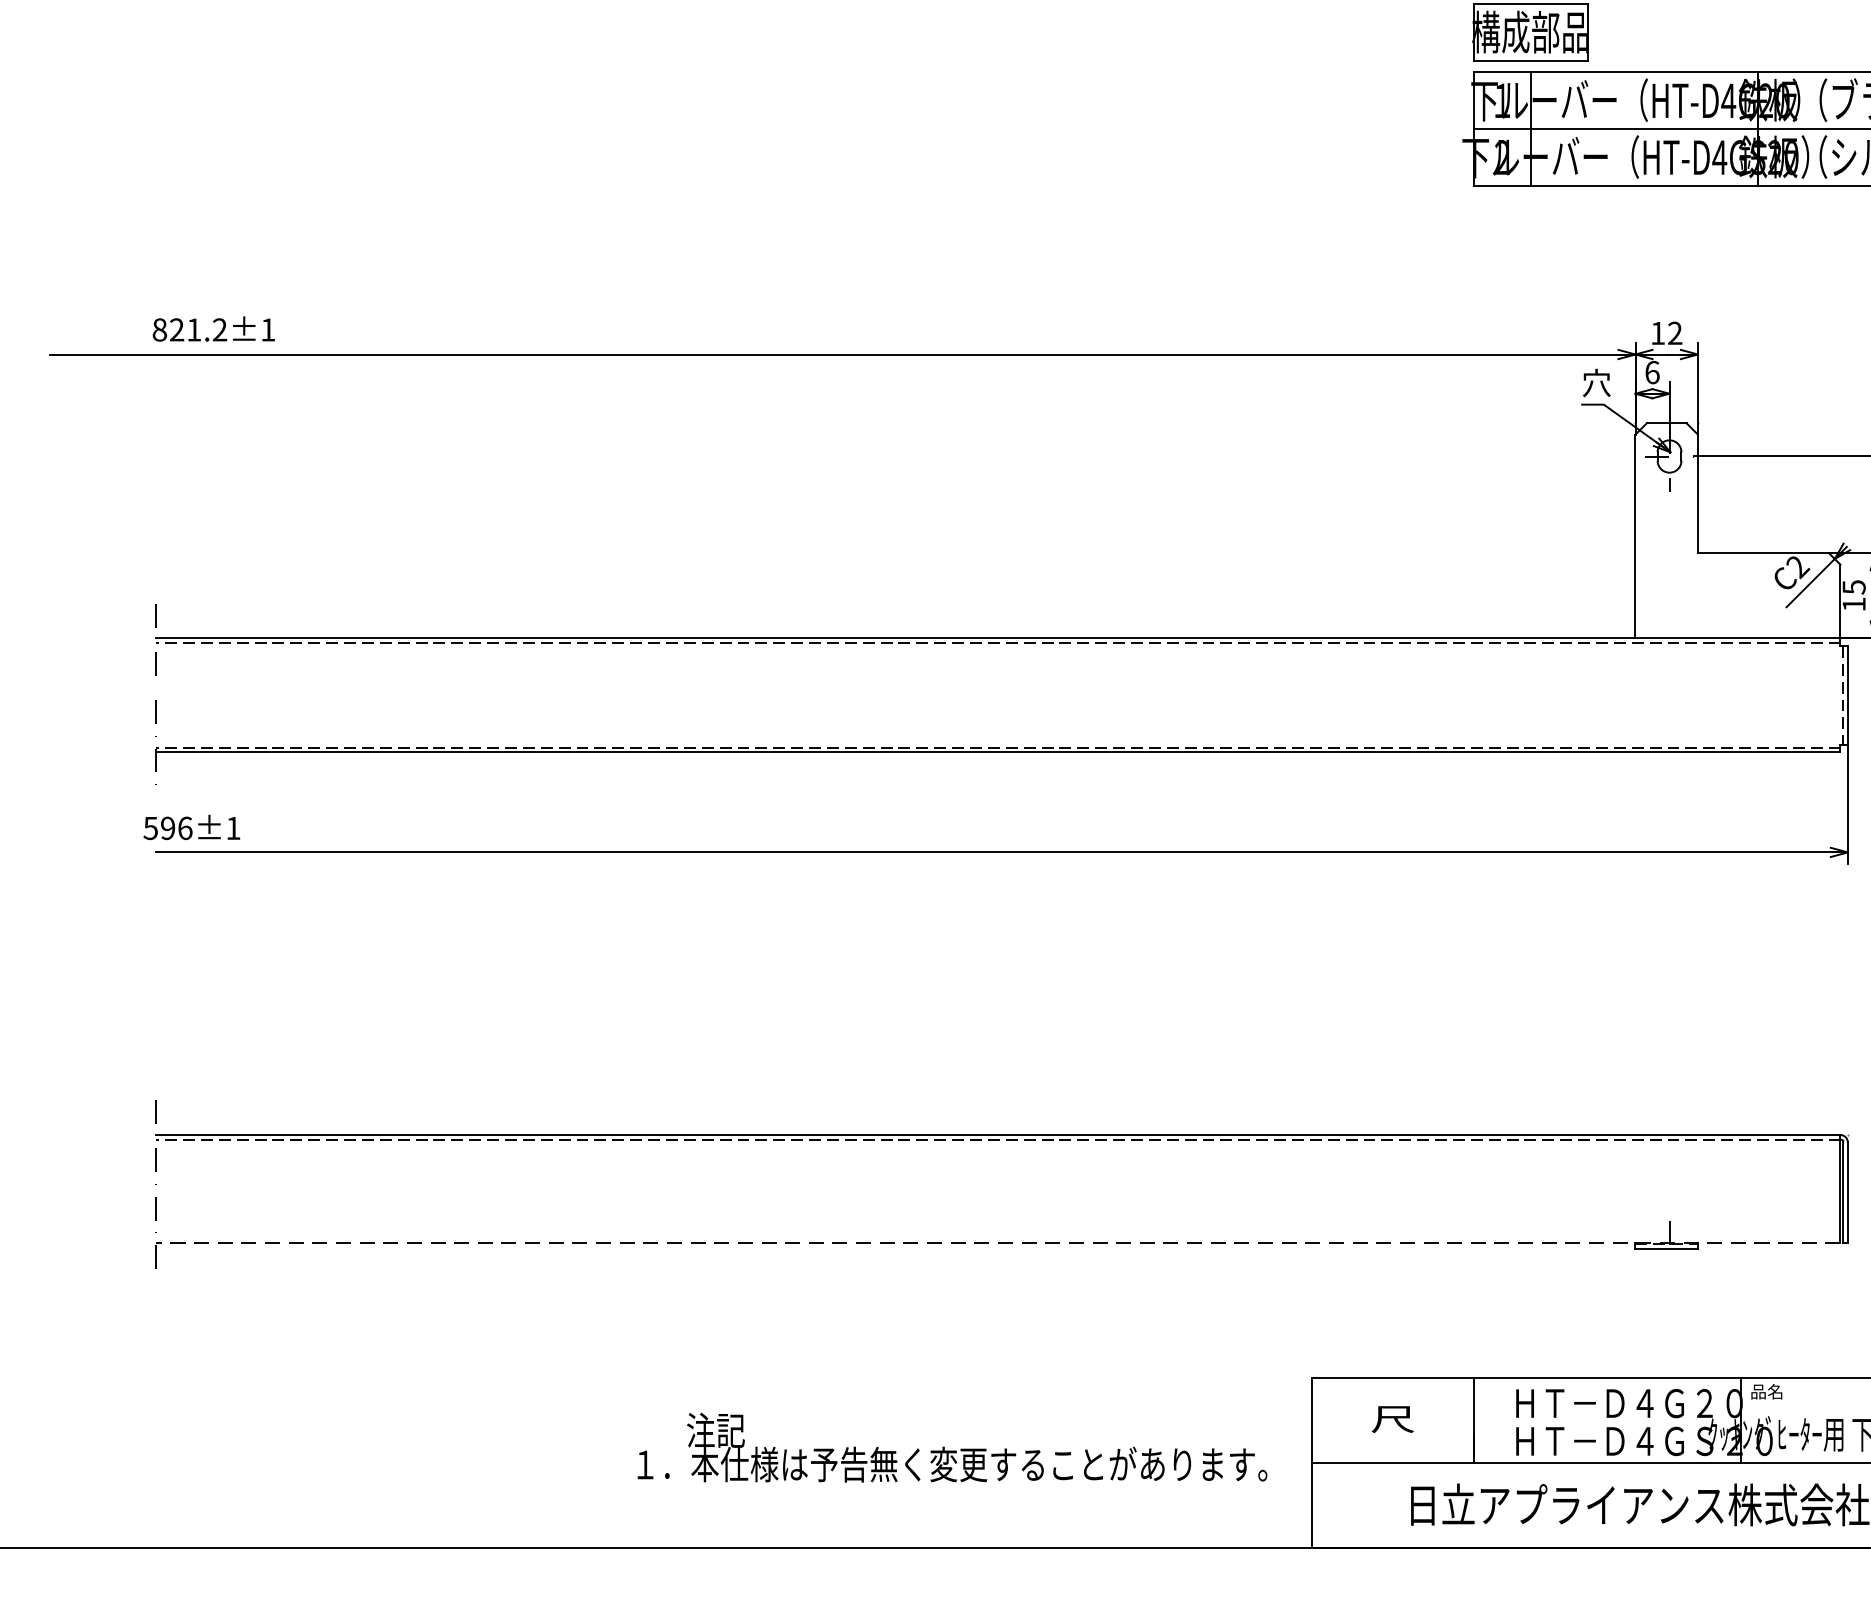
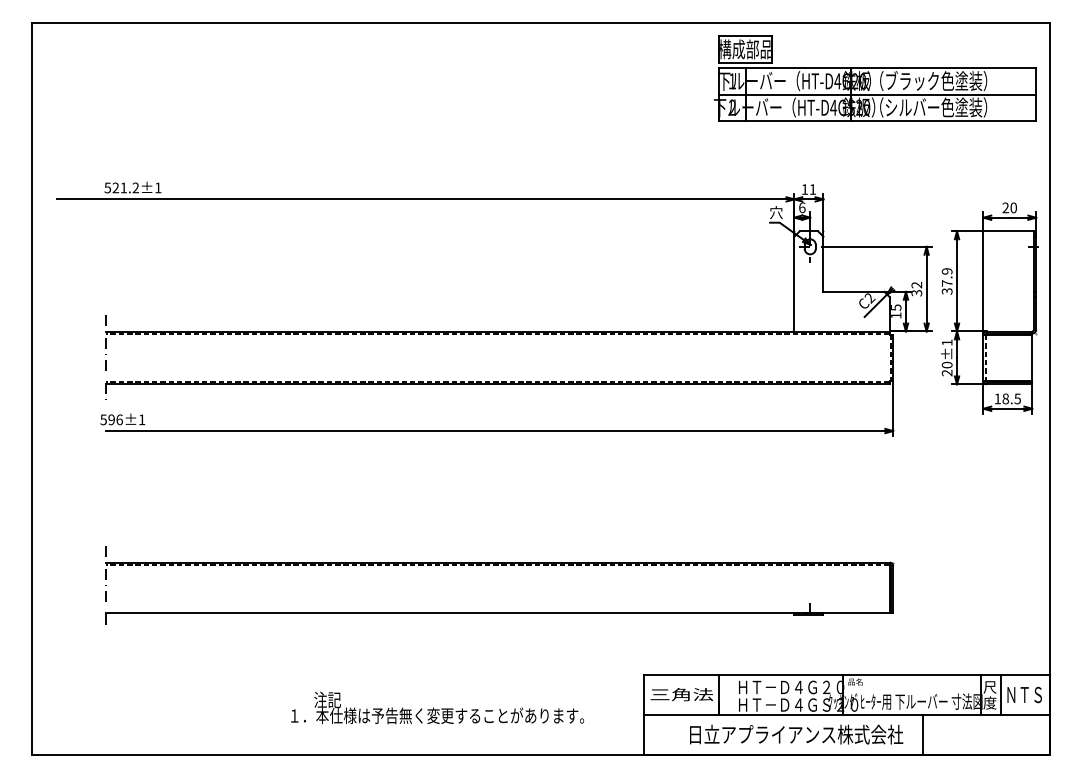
text: (159, 328) -> (107, 187), 821.2±1 -> 521.2±1
text: (1674, 333) -> (812, 189), 12 -> 11
line: (997, 1242) -> (497, 612), dashed -> solid
text: (1392, 1418) -> (681, 694), 尺 -> 三角法
text: (952, 1448) -> (437, 708), moved

